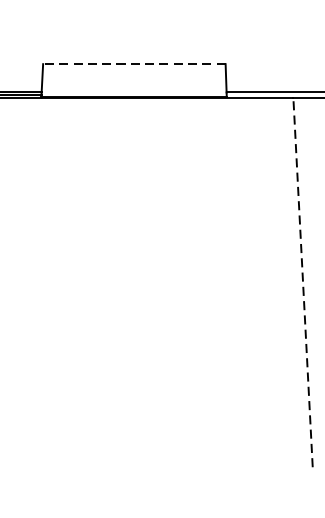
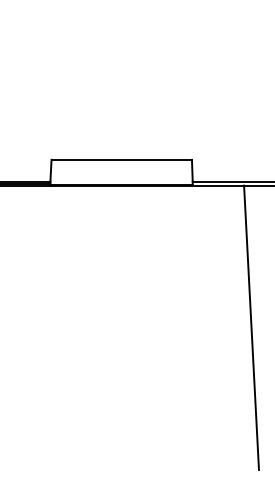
line: (134, 63) -> (121, 159), dashed -> solid
line: (303, 282) -> (251, 327), dashed -> solid

